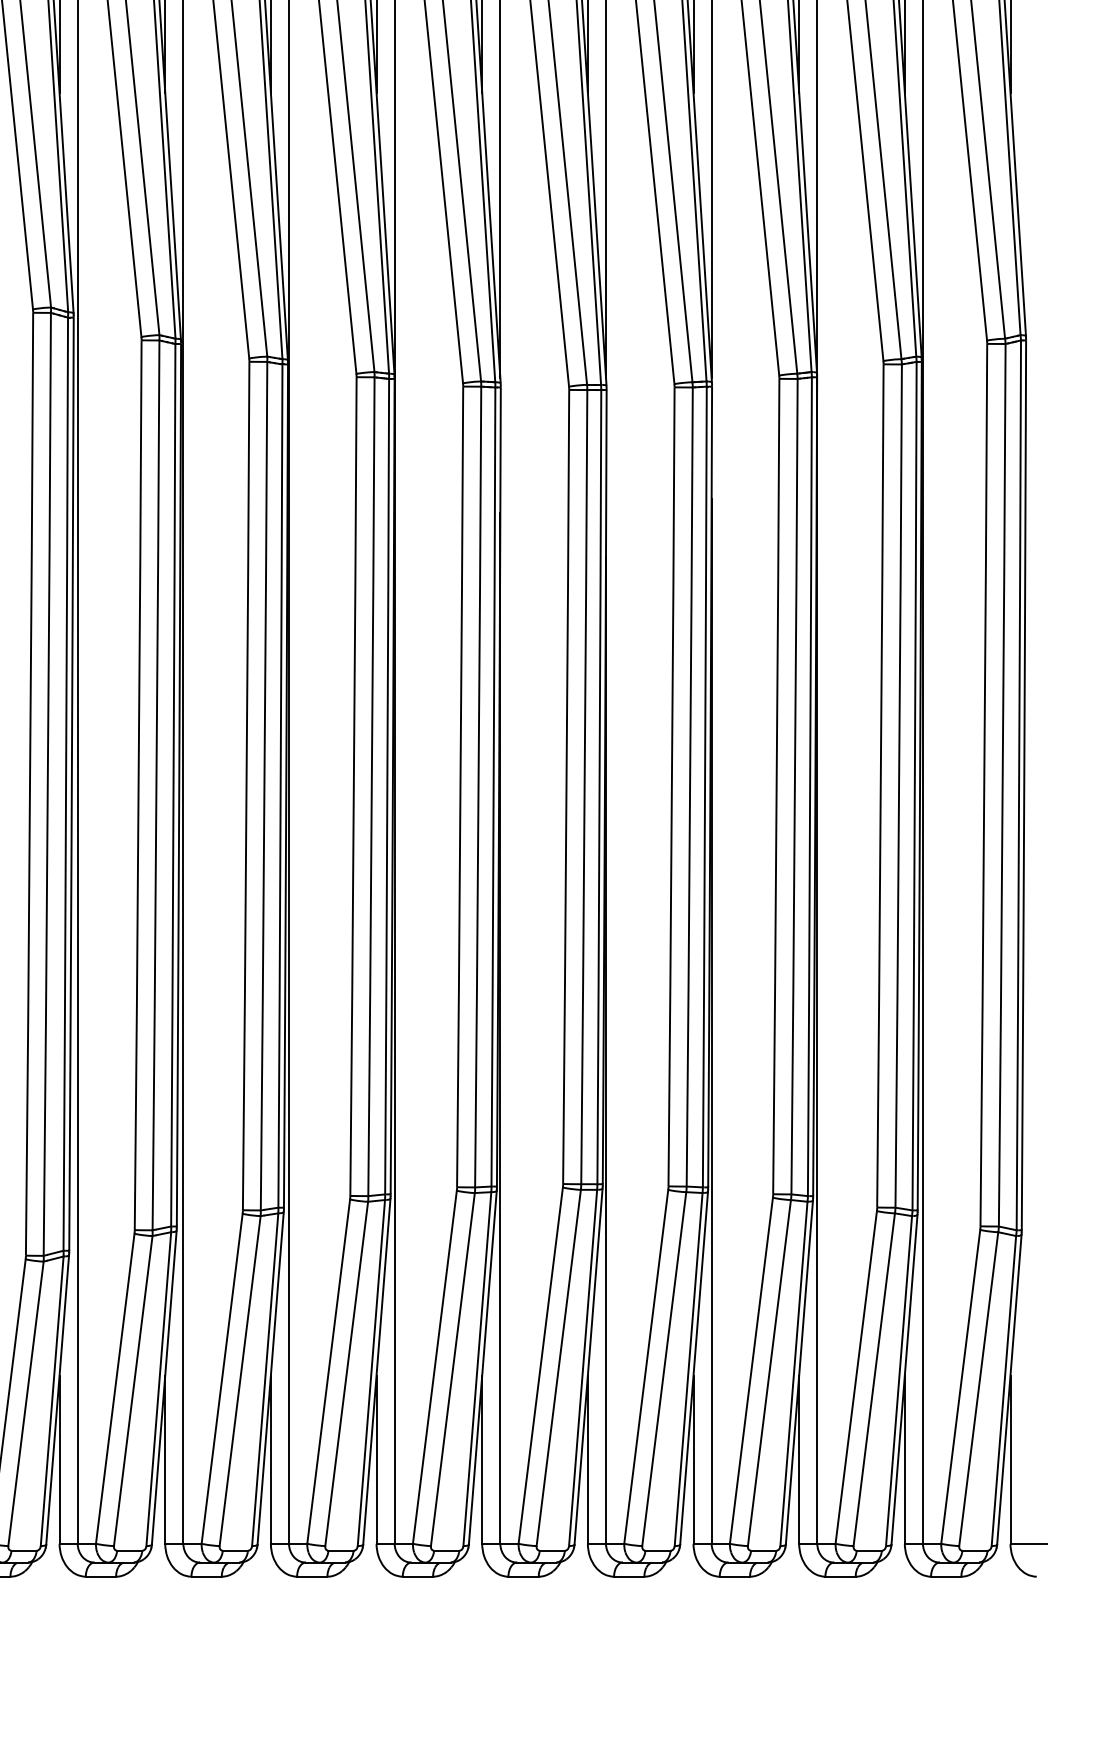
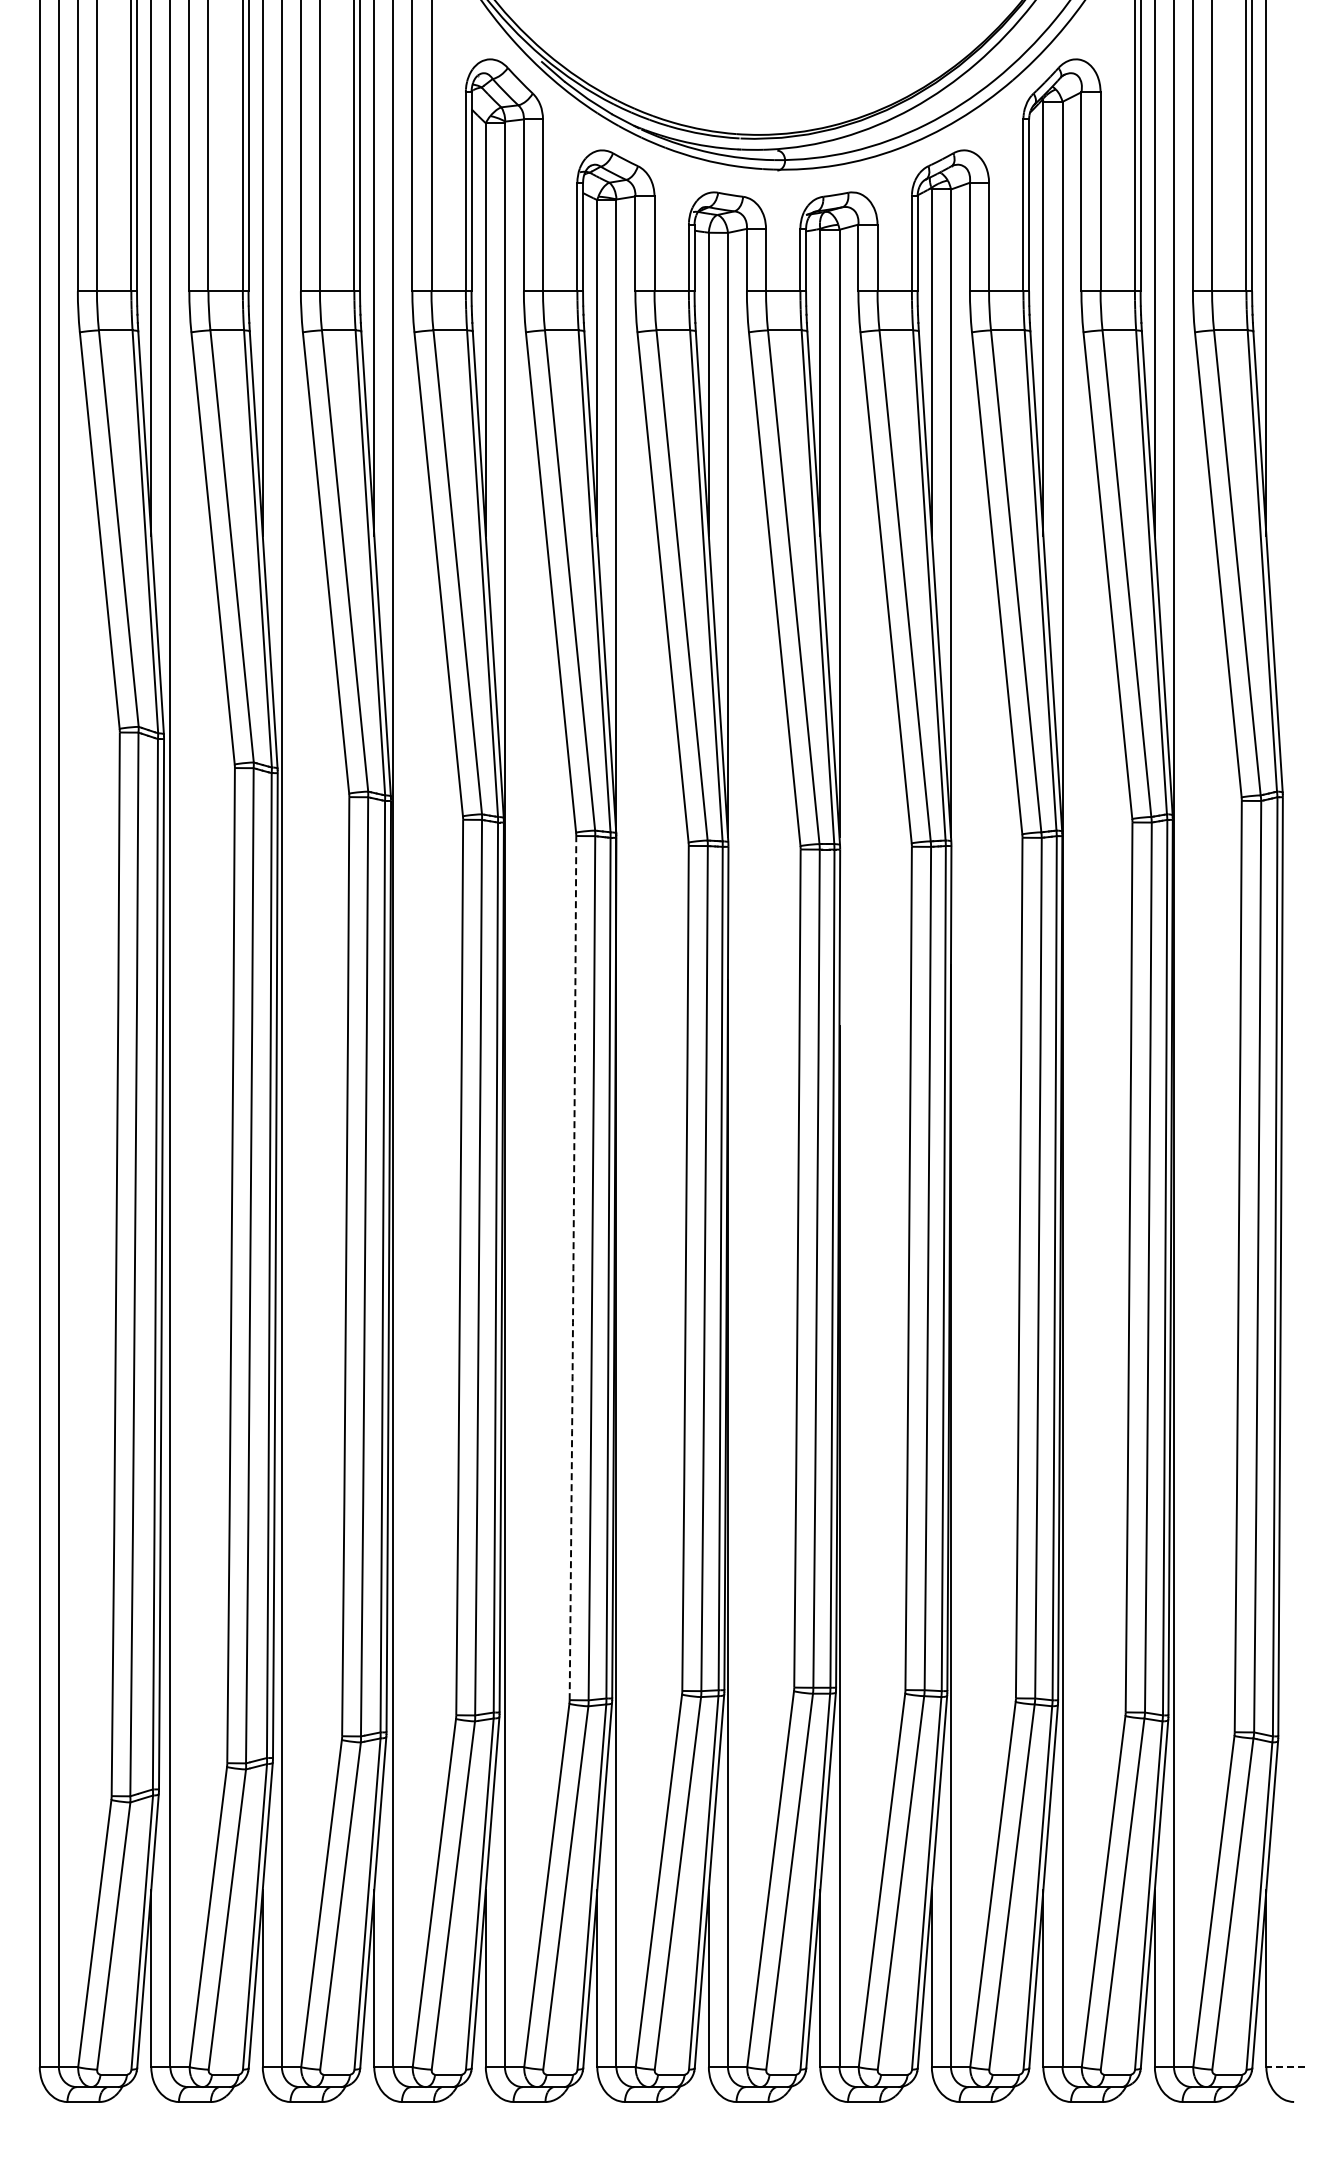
arc: (353, 786) -> (573, 1268), solid -> dashed
line: (1028, 1544) -> (1285, 2067), solid -> dashed

